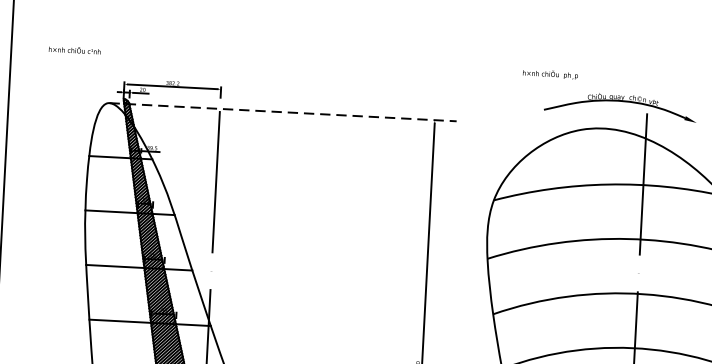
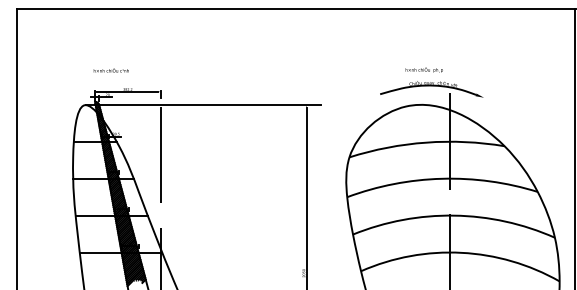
text: (73, 50) -> (110, 70), moved
text: (549, 73) -> (423, 69), moved
line: (282, 112) -> (203, 105), dashed -> solid

